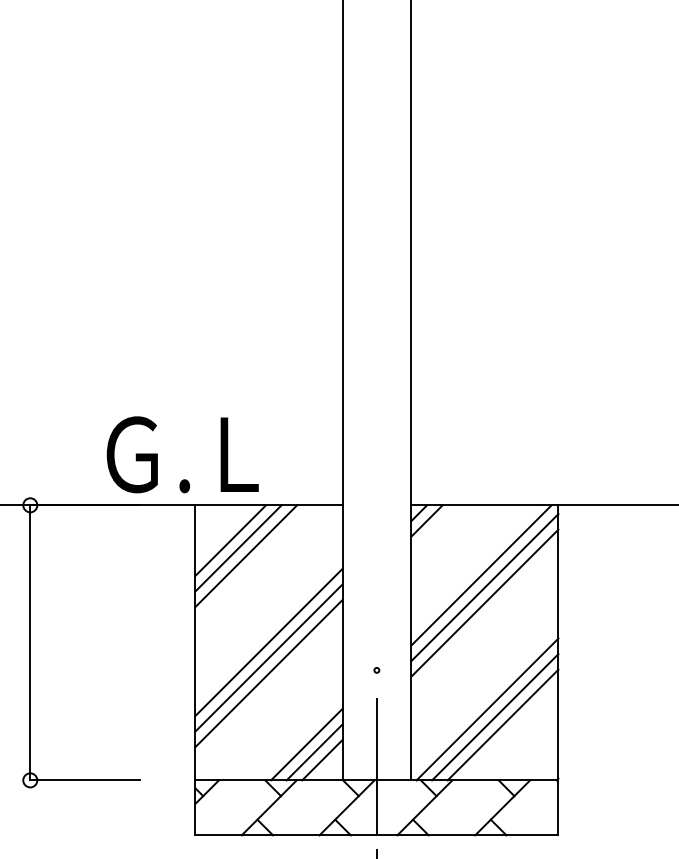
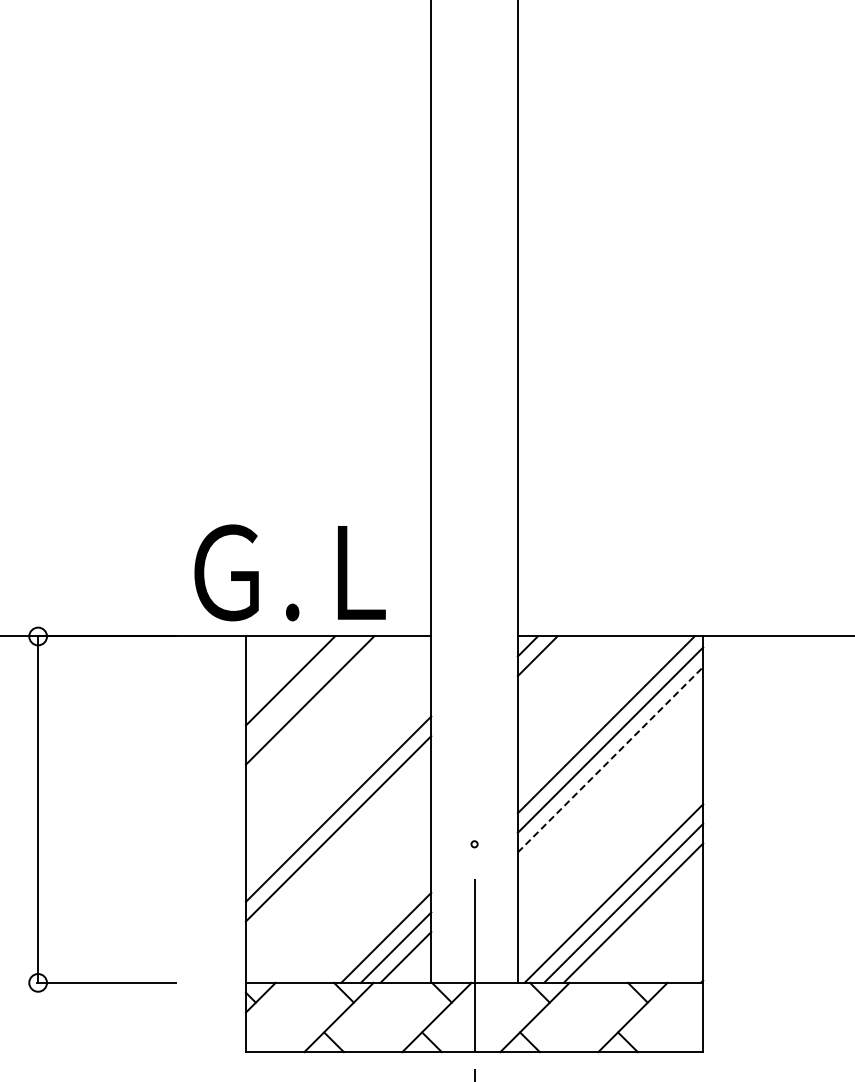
text: (182, 454) -> (289, 572), moved
line: (237, 548) -> (299, 690), removed
line: (484, 603) -> (610, 759), solid -> dashed
line: (268, 673) -> (338, 848), removed

